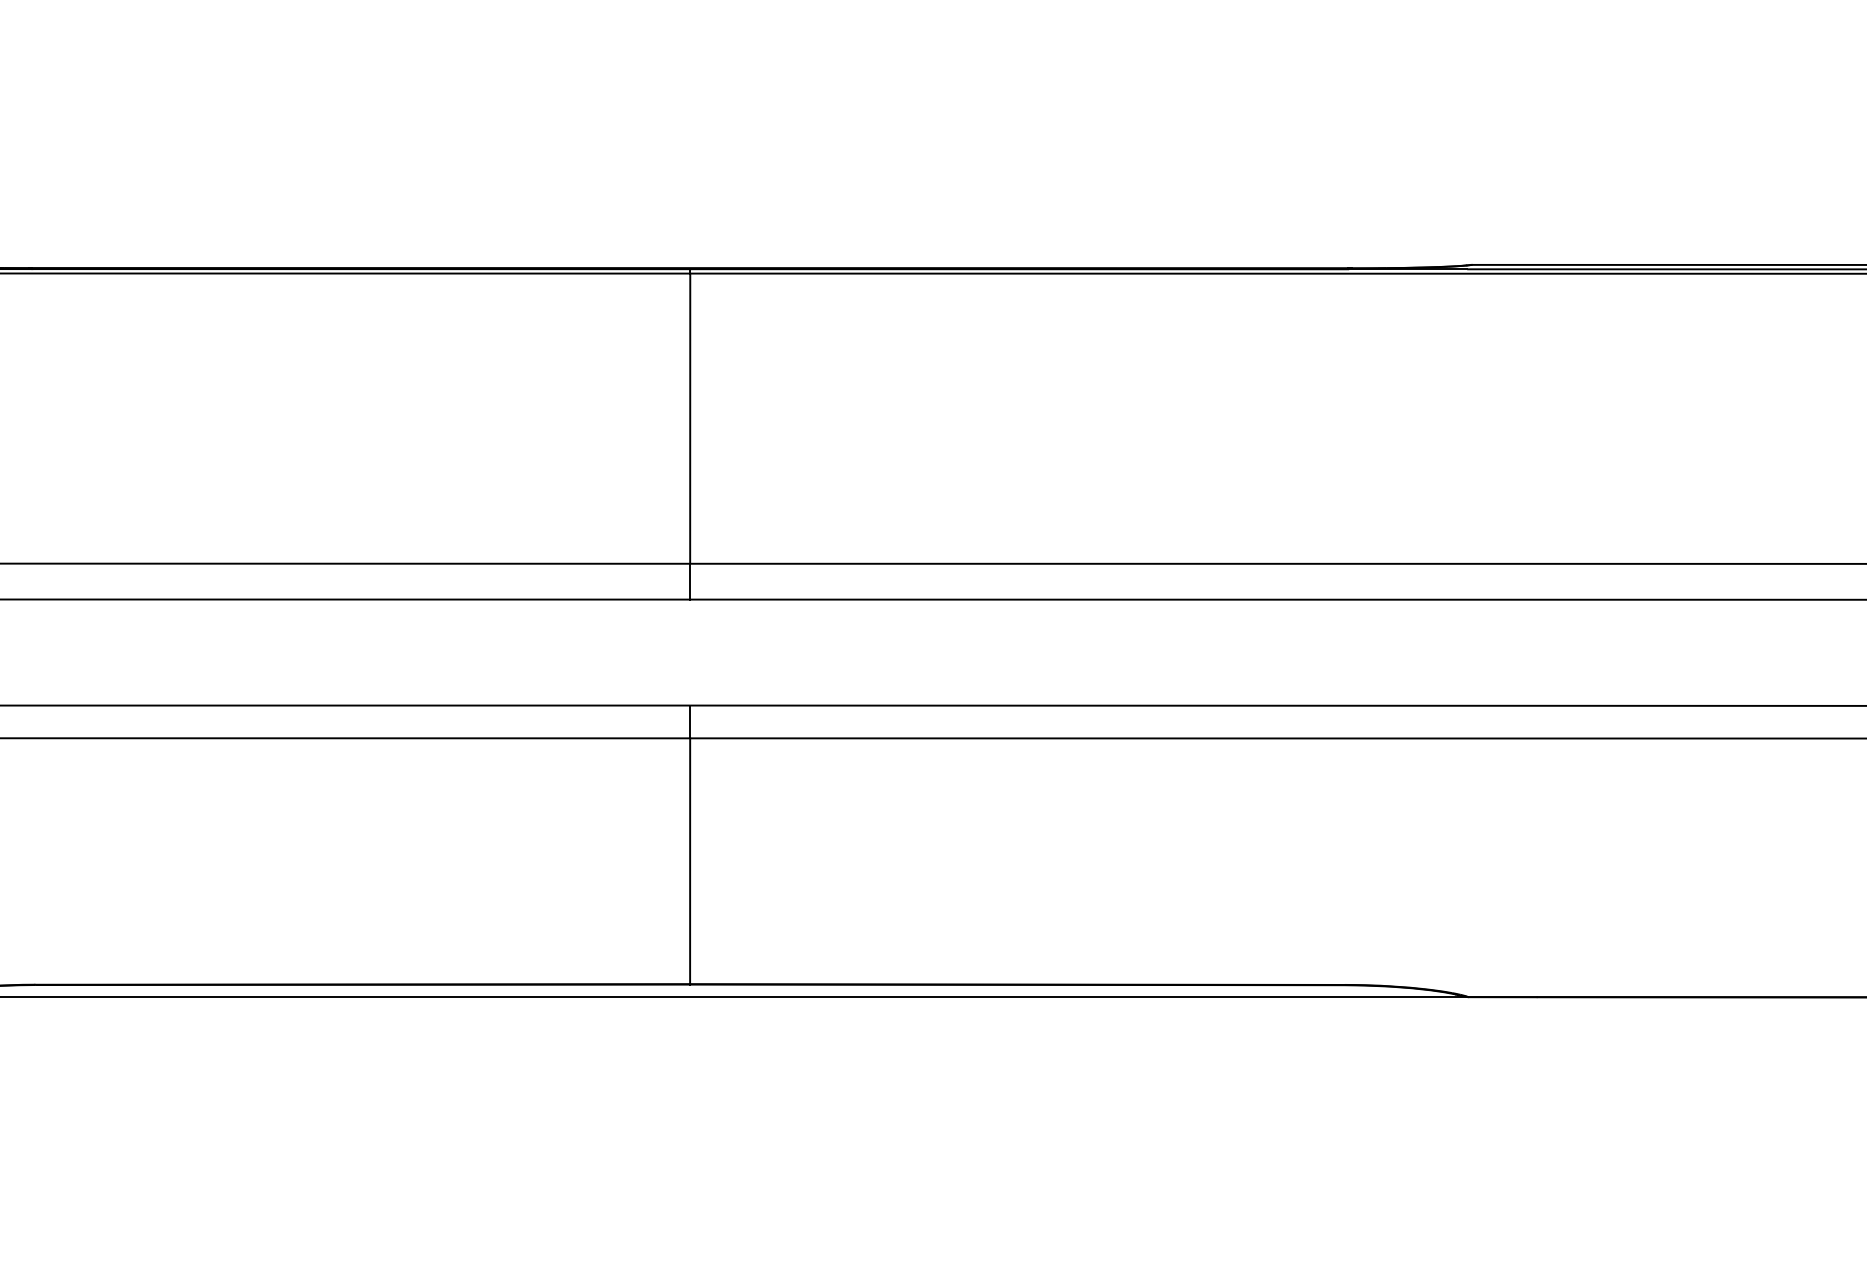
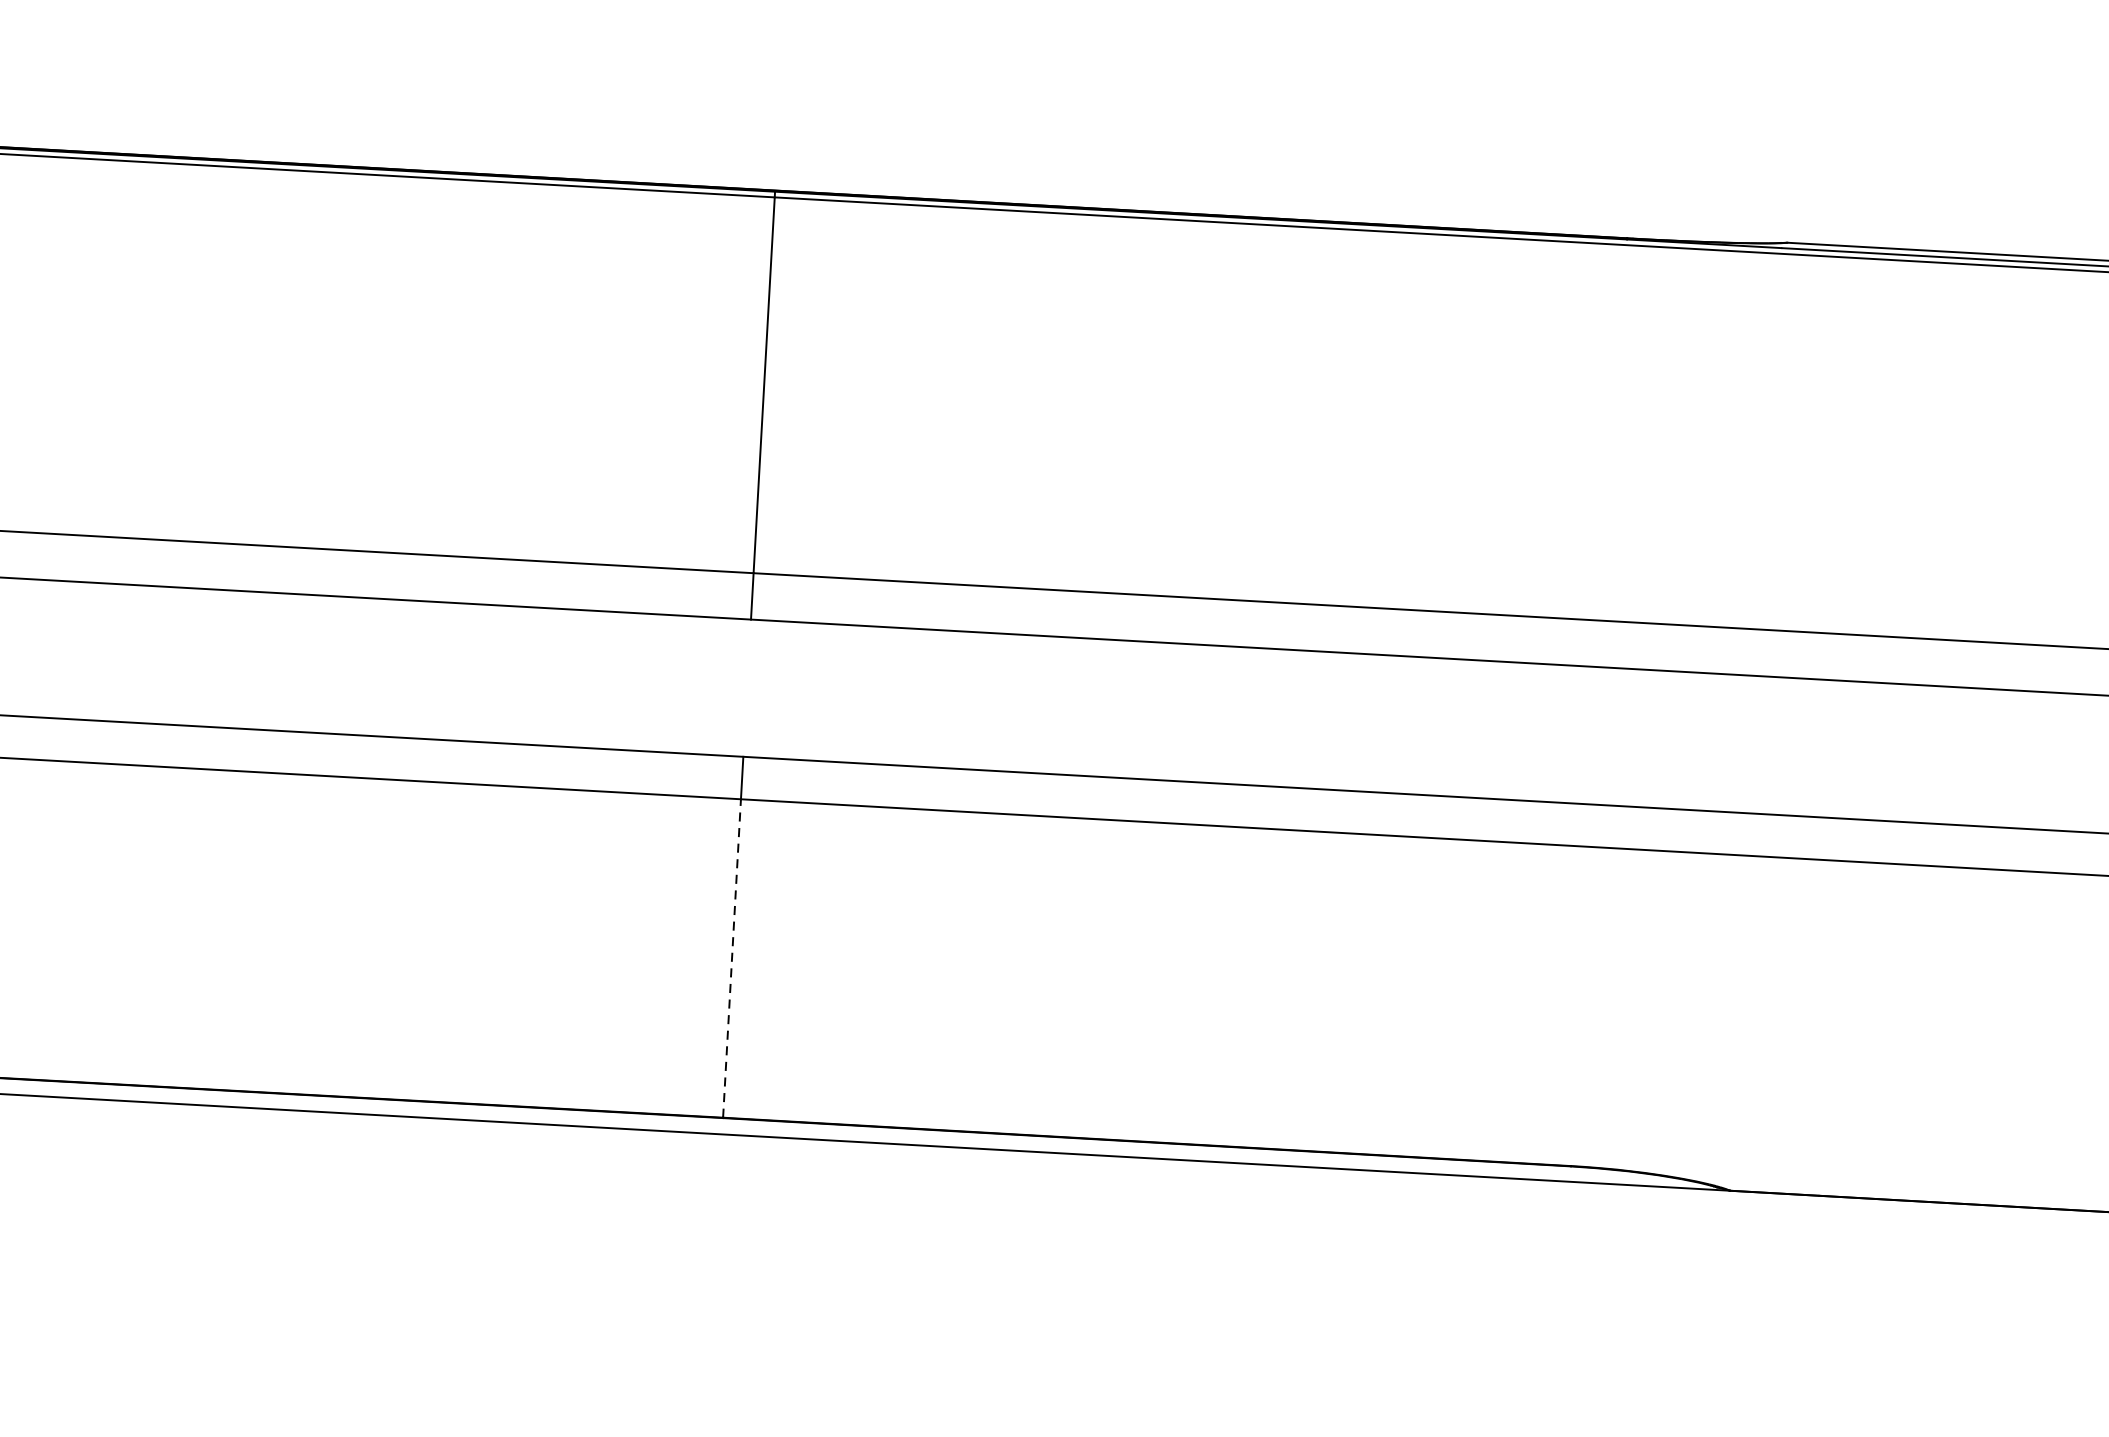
line: (690, 861) -> (732, 958), solid -> dashed

